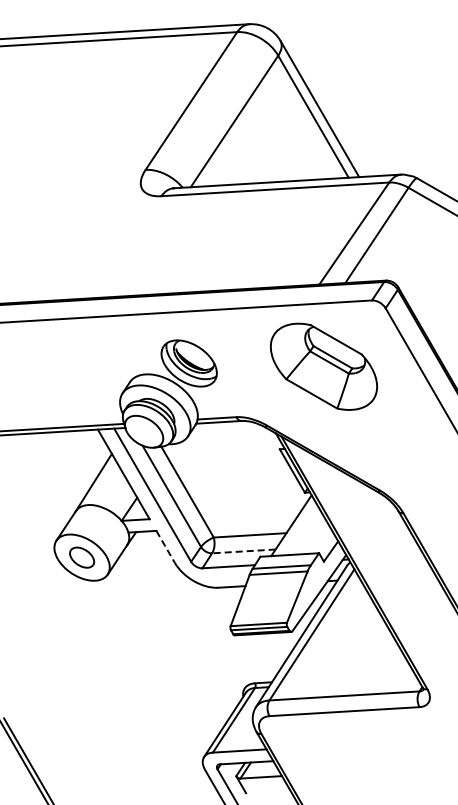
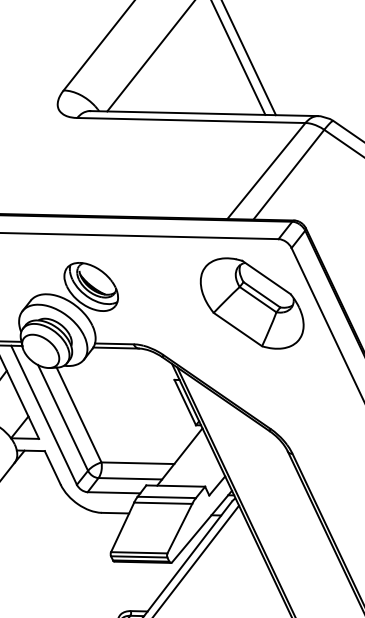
part: (323, 366) -> (251, 303), moved
line: (165, 547) -> (52, 468), dashed -> solid
line: (243, 551) -> (129, 478), dashed -> solid

